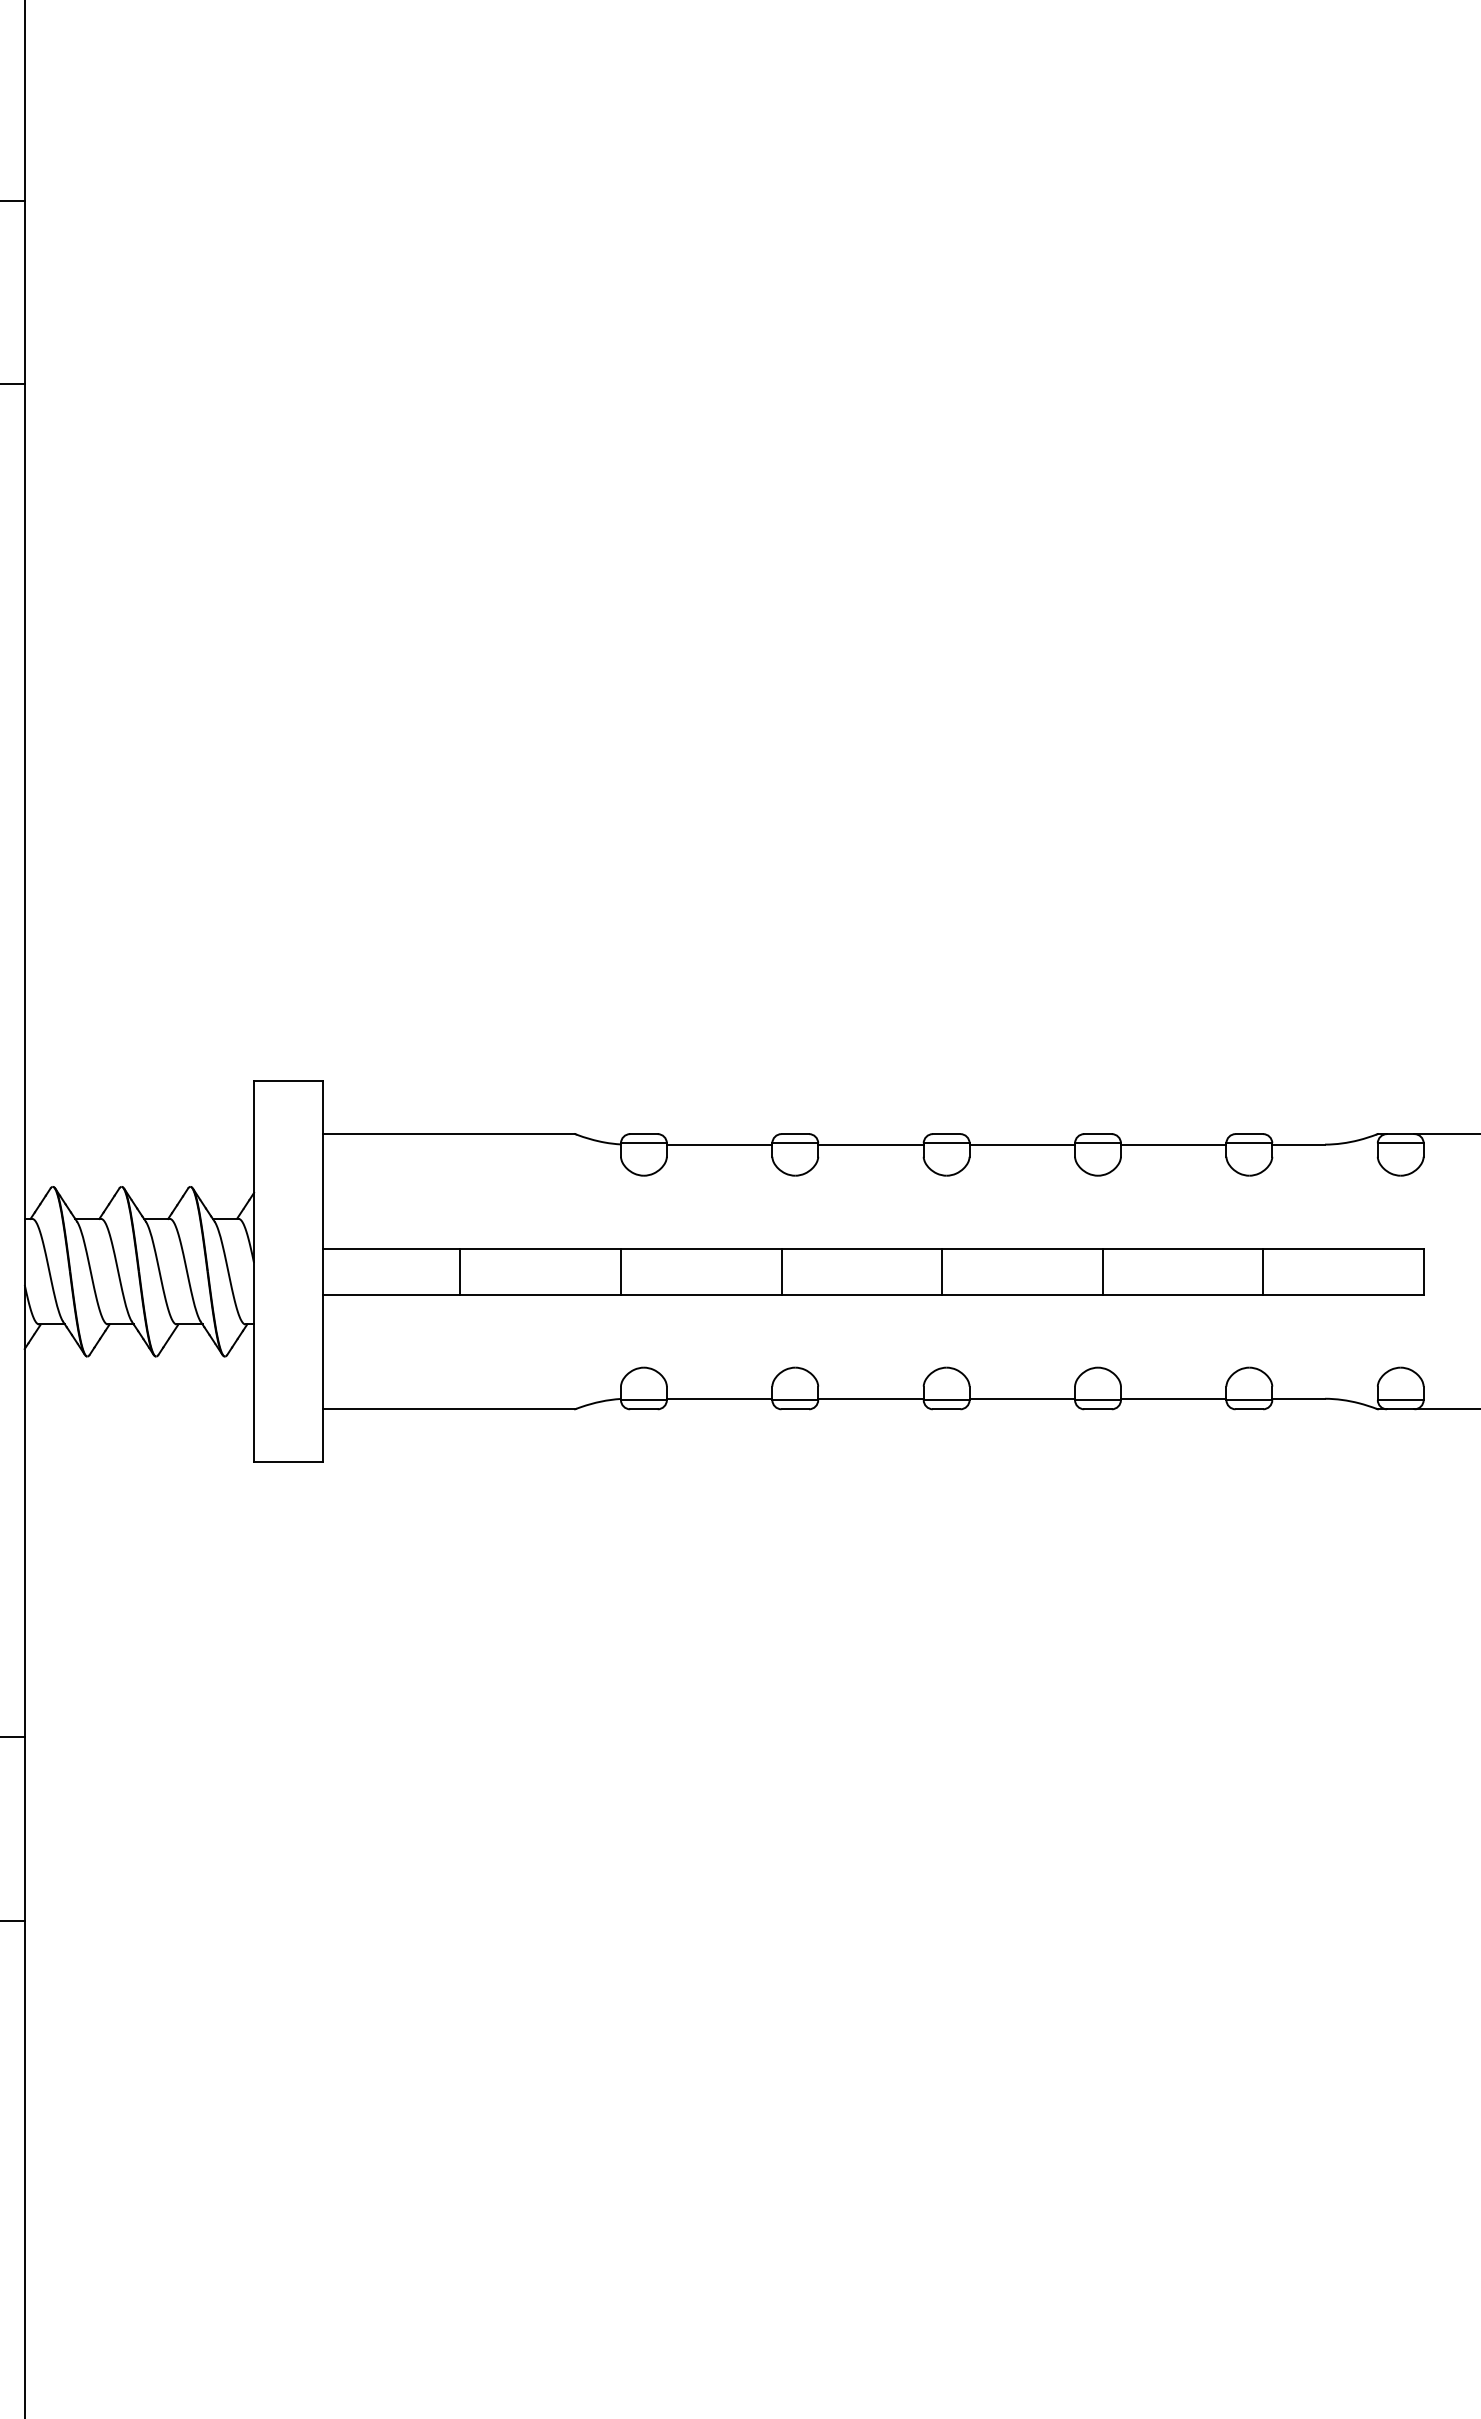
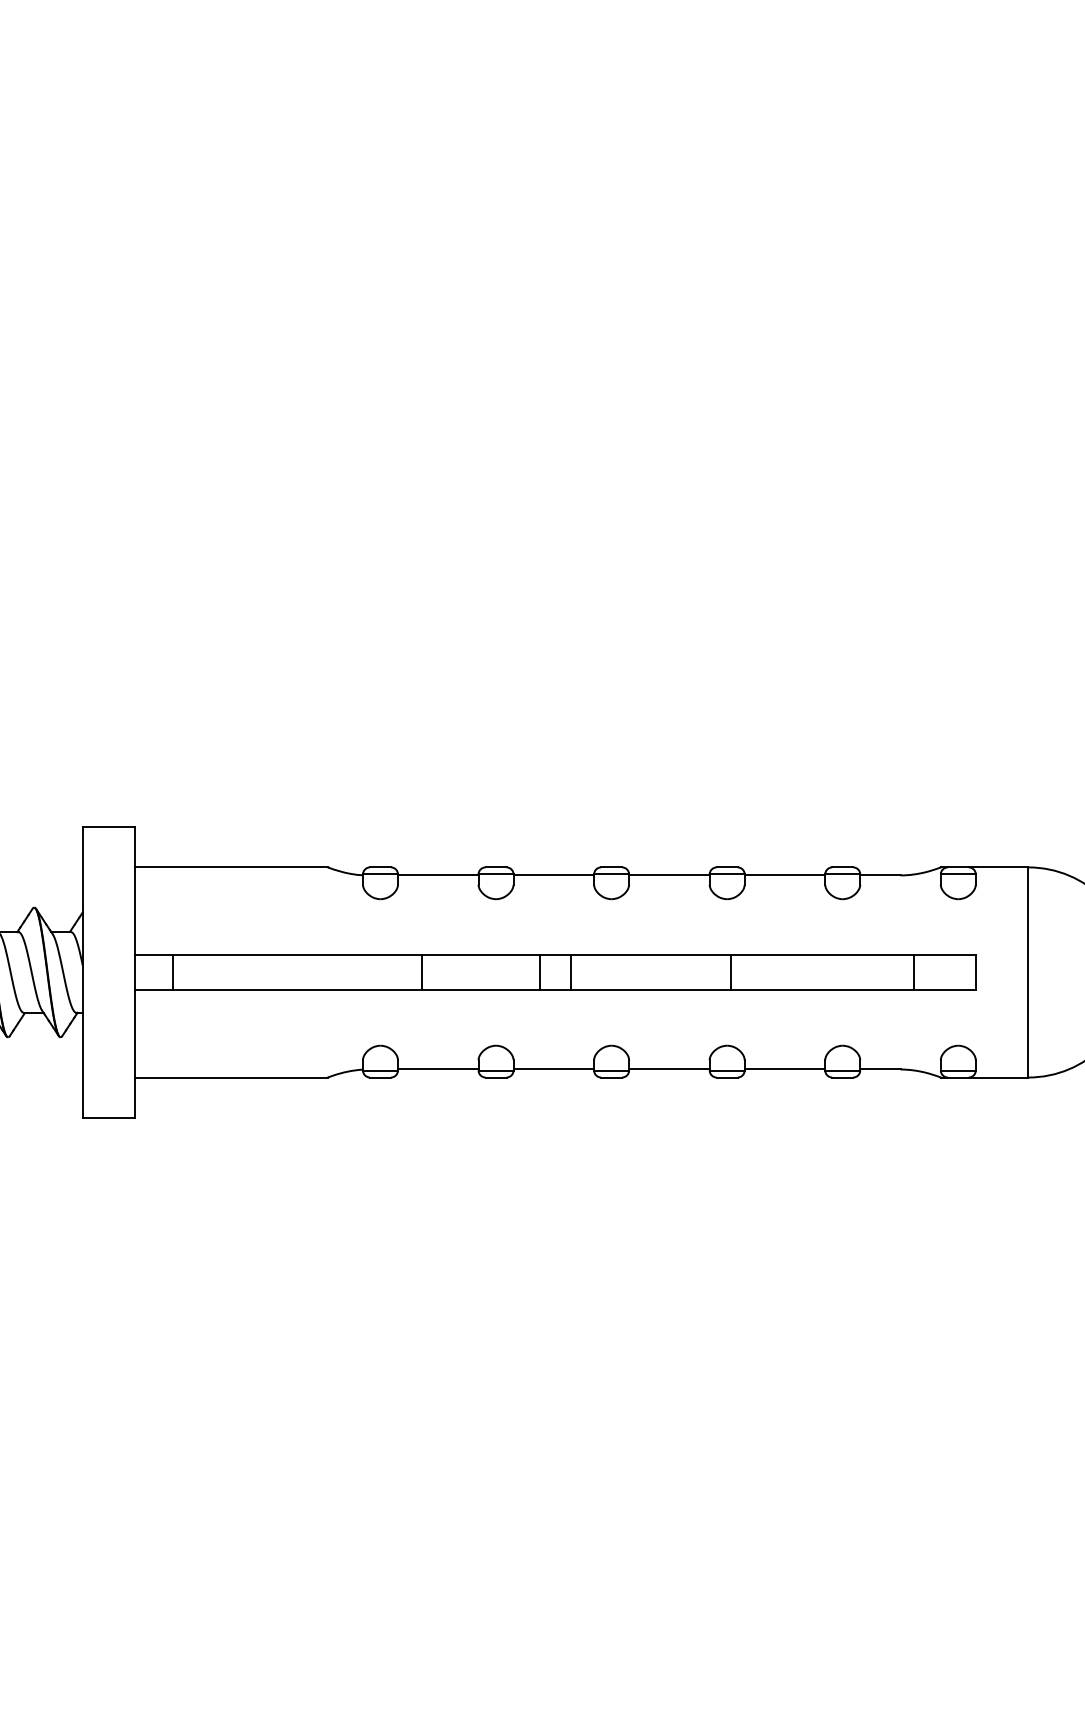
line: (460, 1271) -> (173, 972), moved
line: (621, 1271) -> (422, 972), moved
line: (781, 1271) -> (539, 972), moved
line: (942, 1271) -> (571, 972), moved
line: (1263, 1271) -> (914, 972), moved

